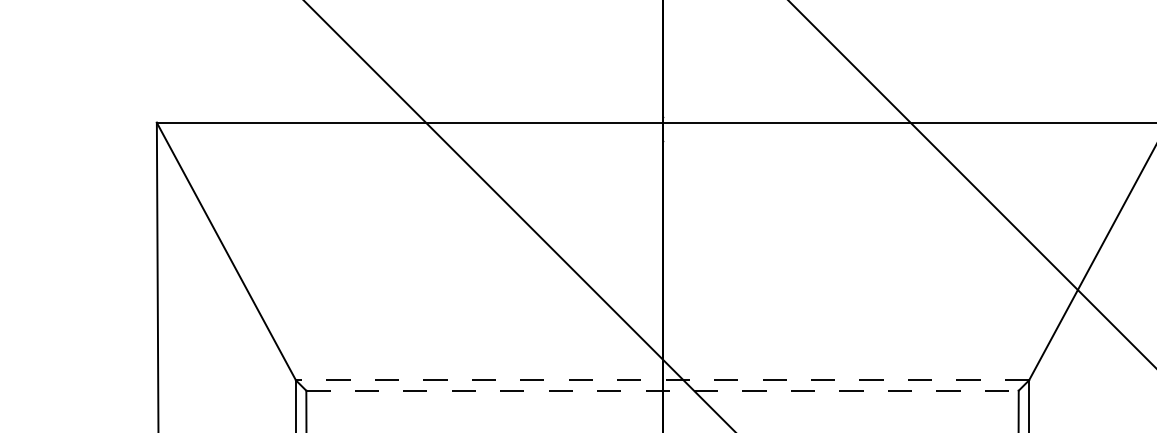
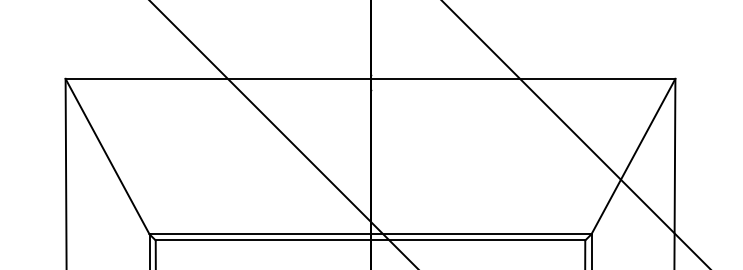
line: (662, 380) -> (370, 234), dashed -> solid
line: (662, 390) -> (370, 240), dashed -> solid

